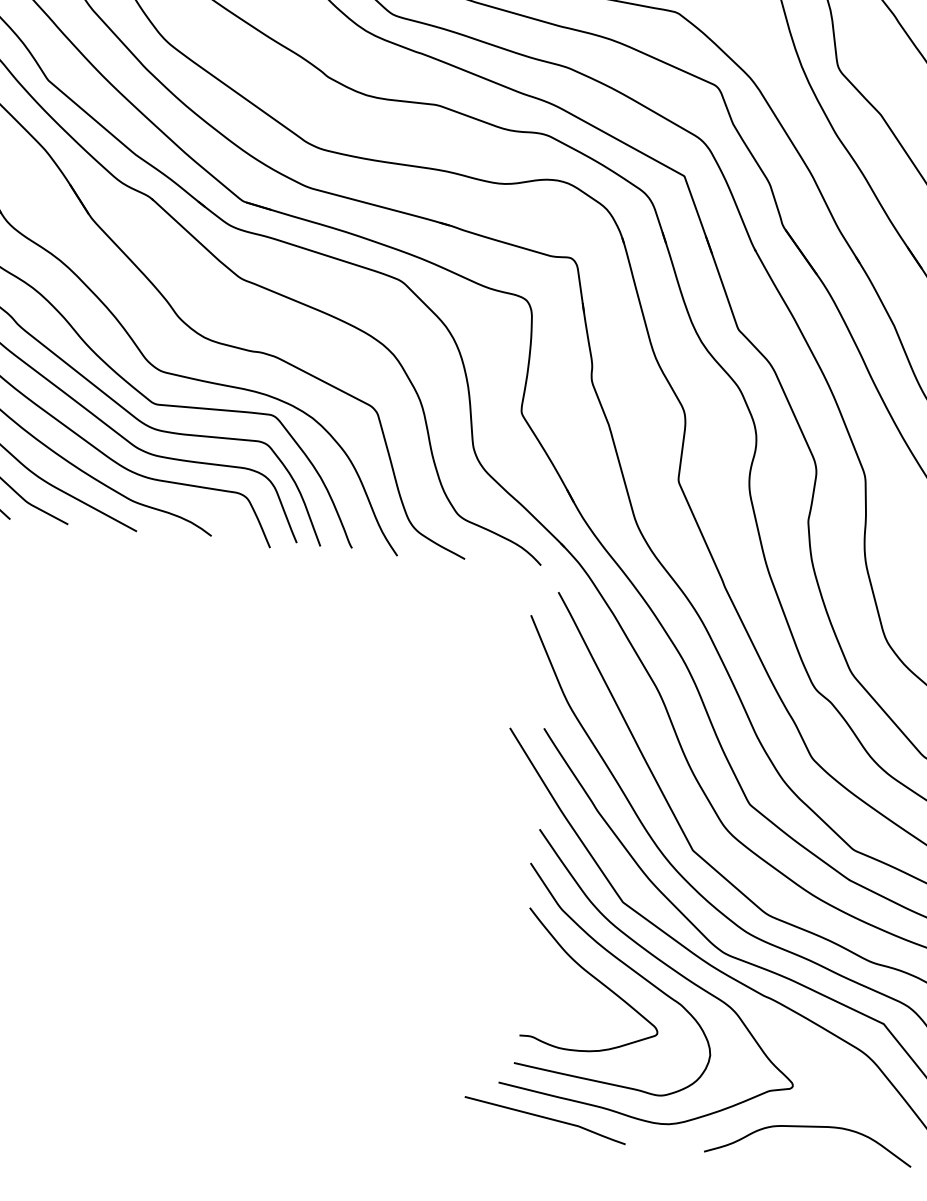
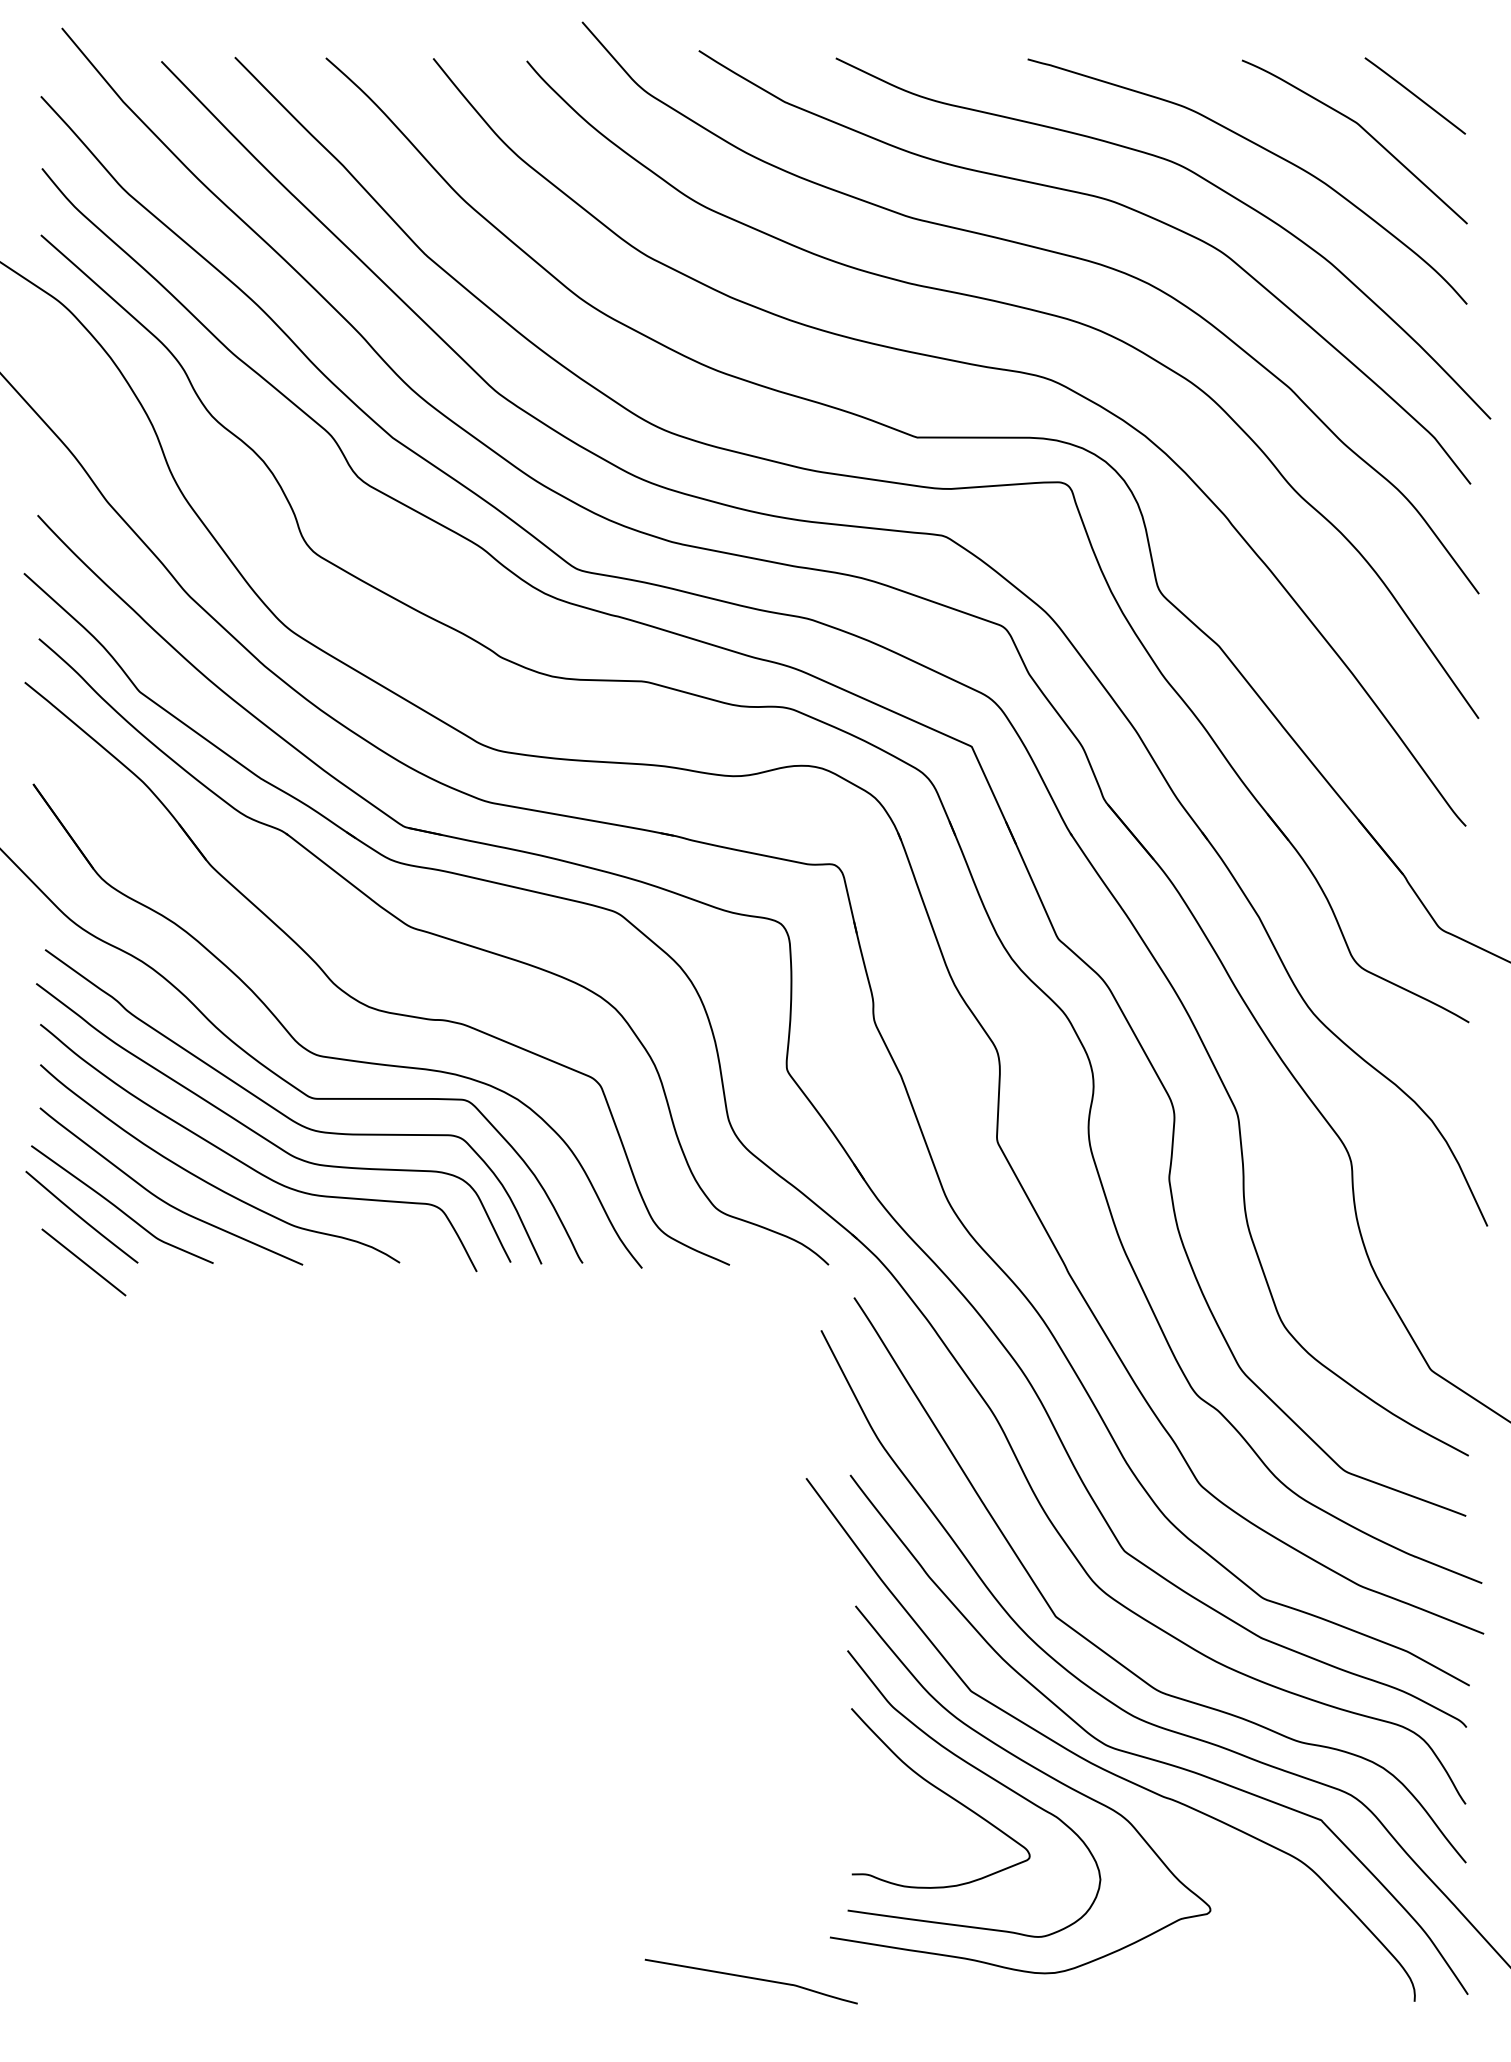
curve: (544, 1118) -> (750, 1978), moved
curve: (810, 1127) -> (1237, 1961), removed

